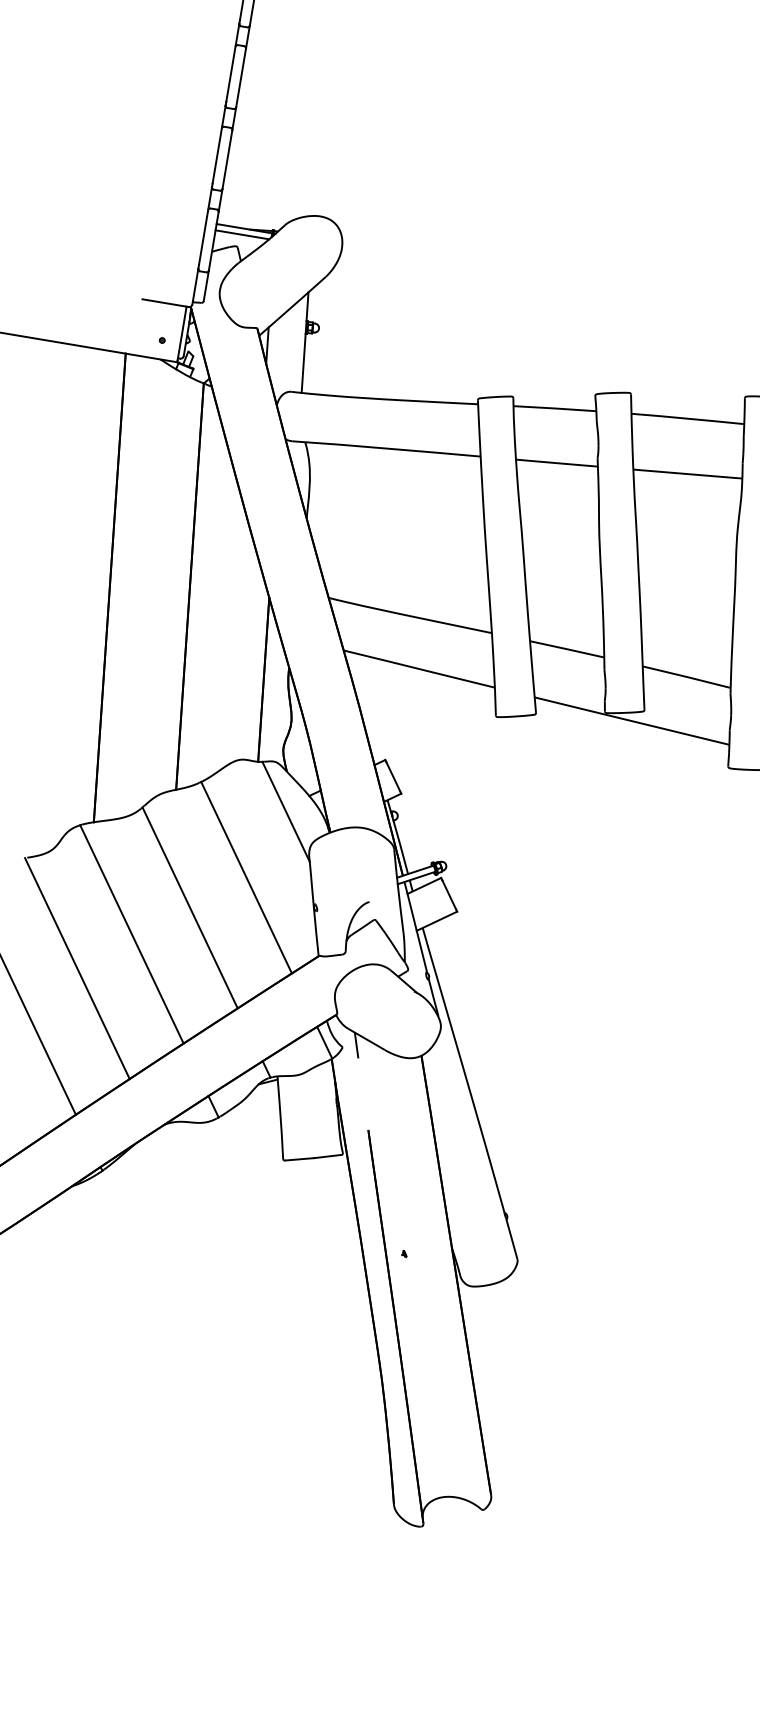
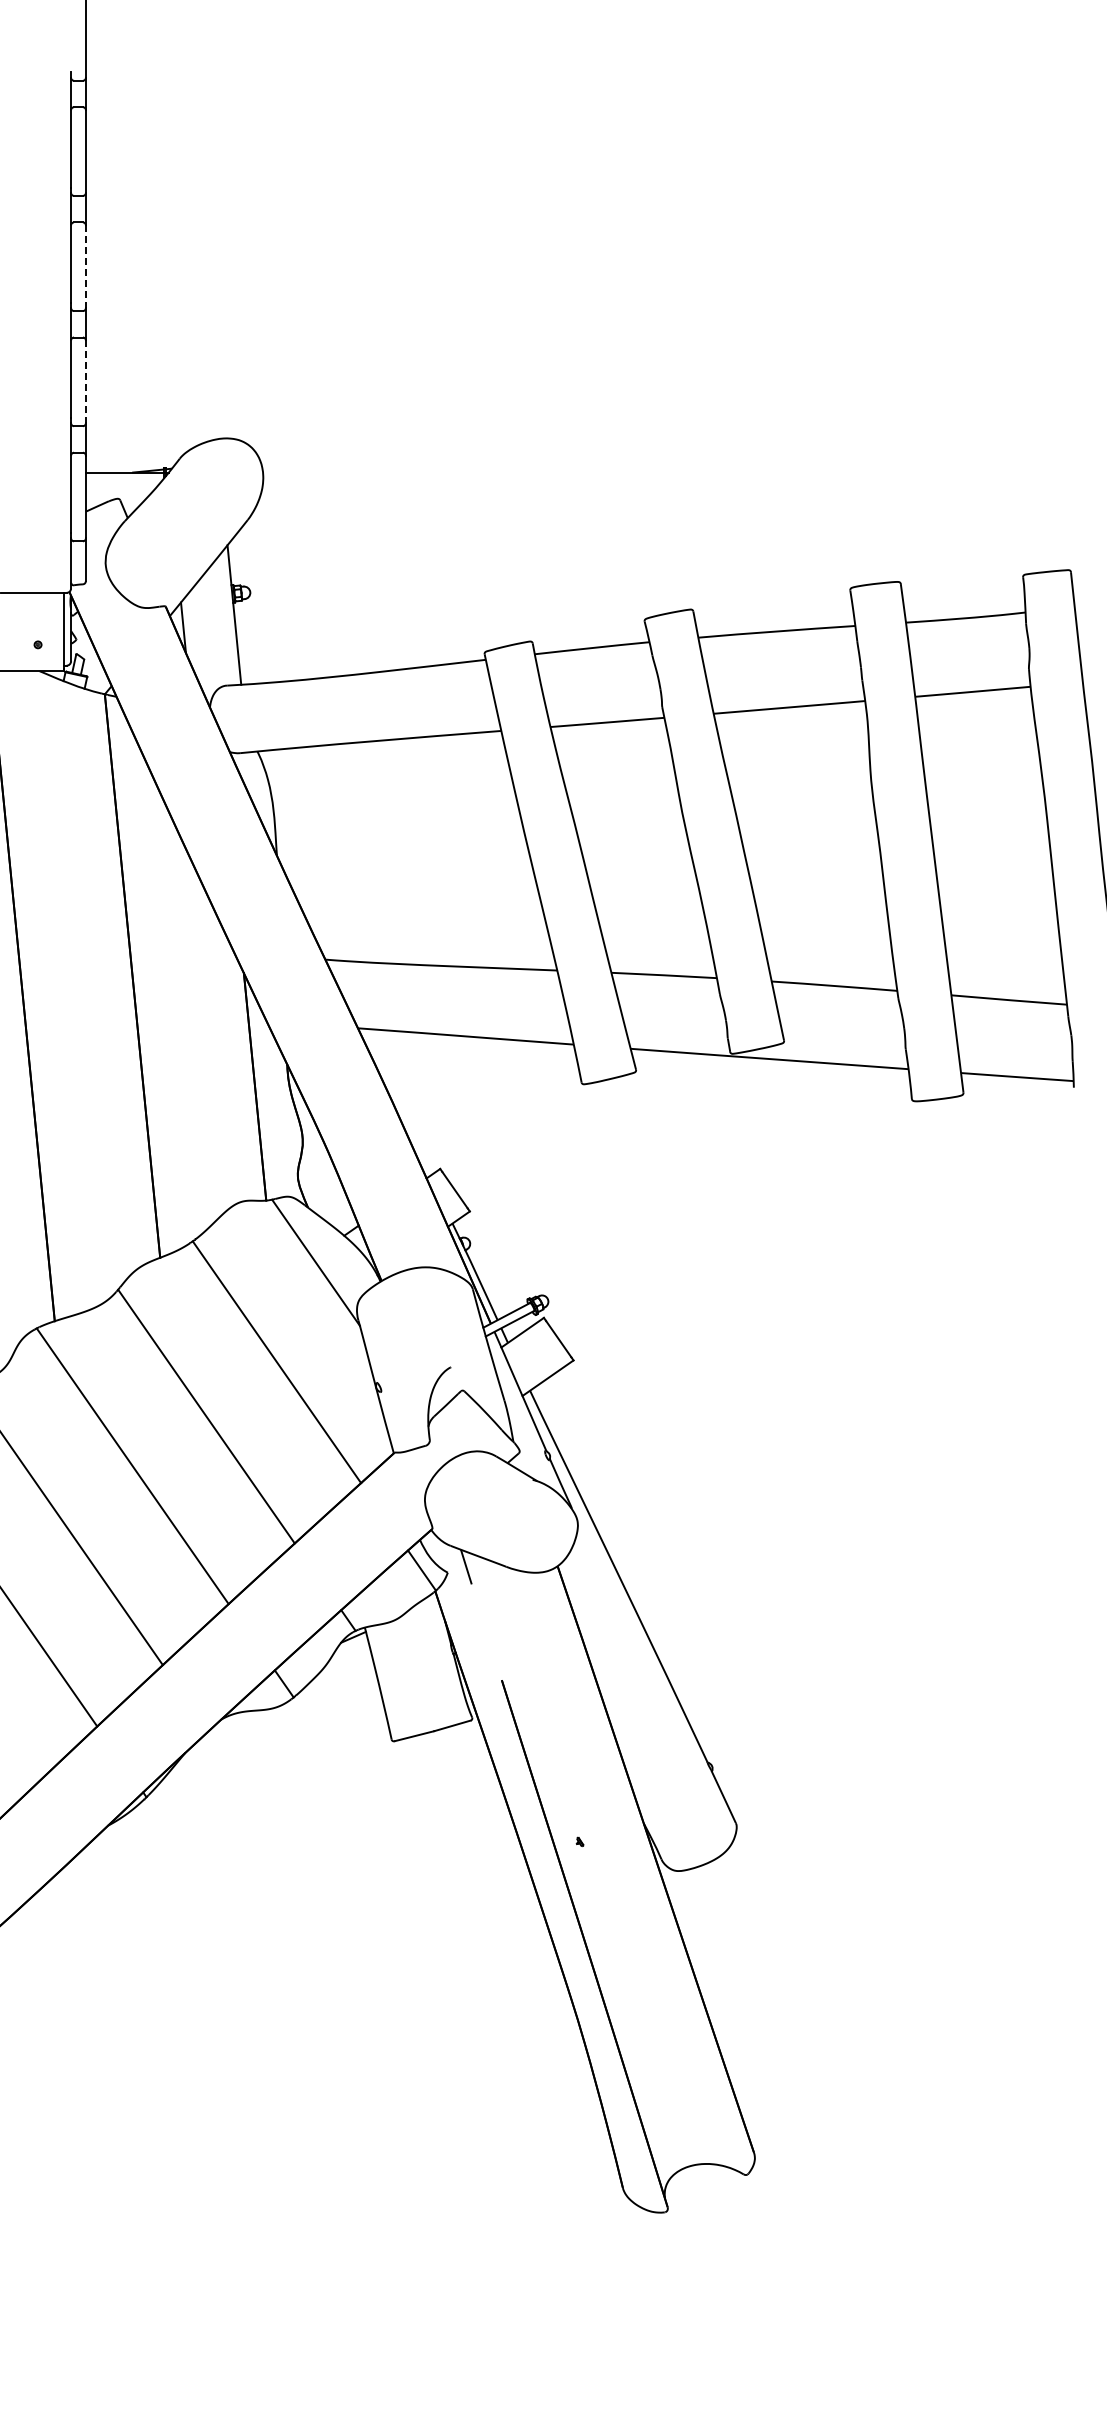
line: (240, 78) -> (85, 267), solid -> dashed
line: (227, 160) -> (85, 382), solid -> dashed
line: (242, 234) -> (123, 481), removed

